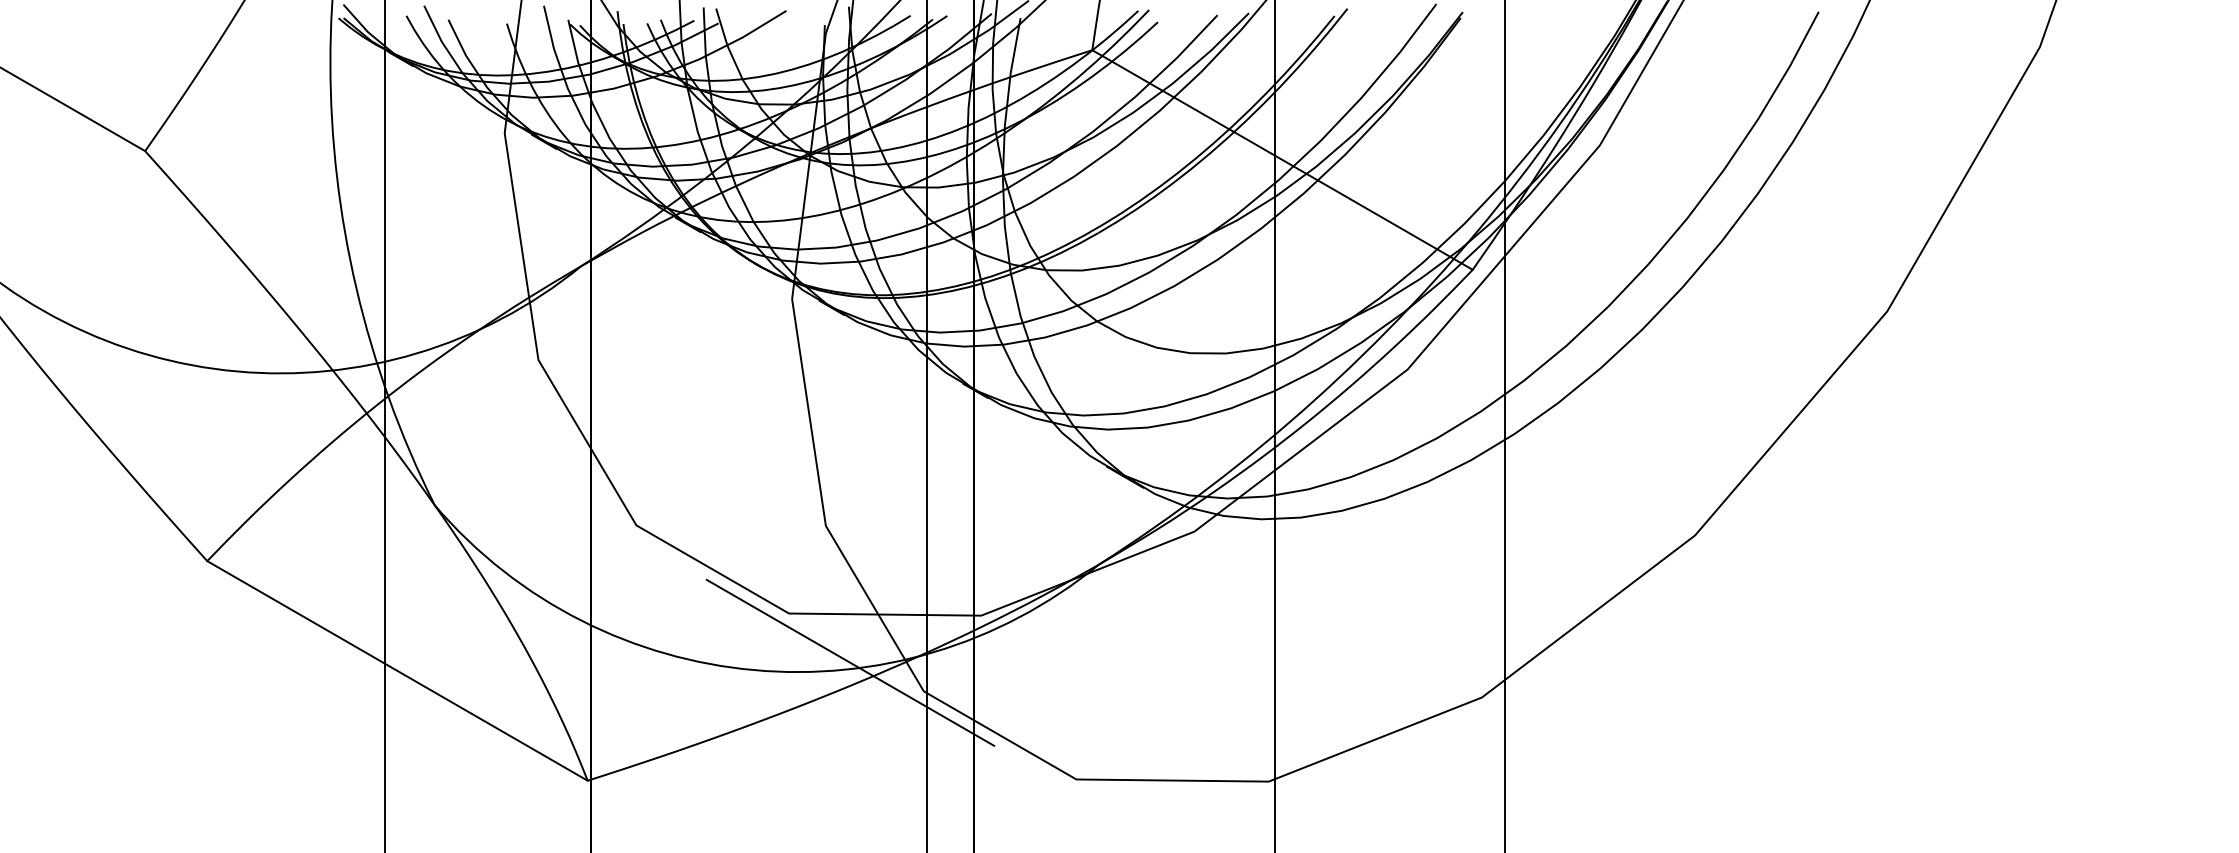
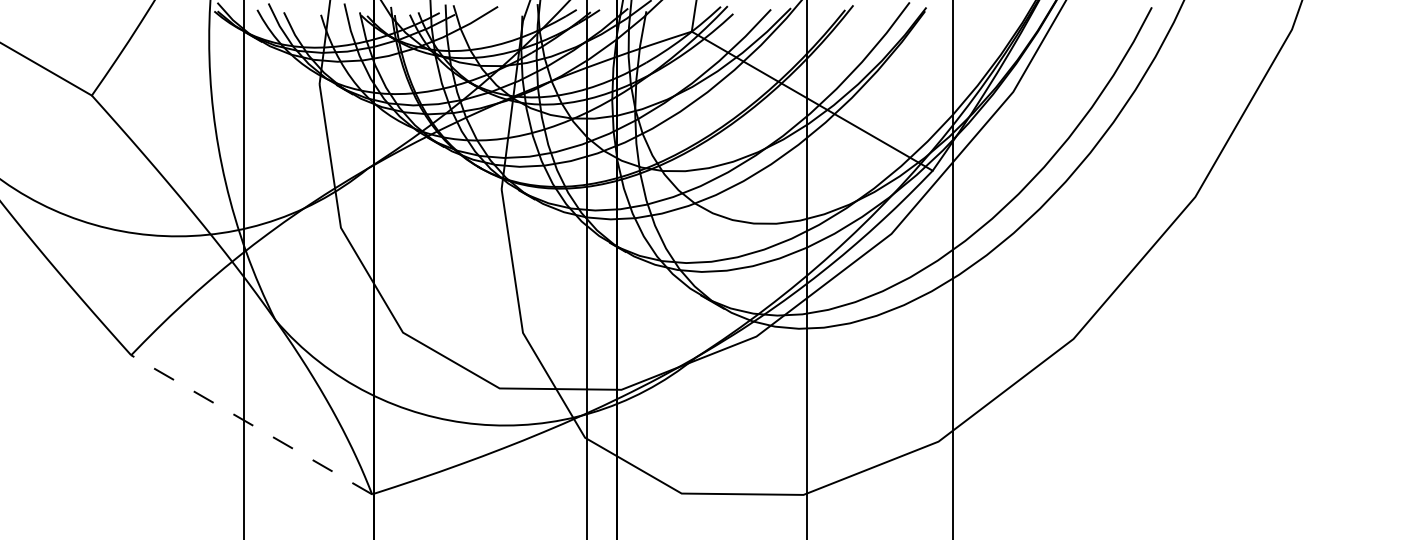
line: (850, 662) -> (538, 419), removed
line: (397, 670) -> (251, 424), solid -> dashed

